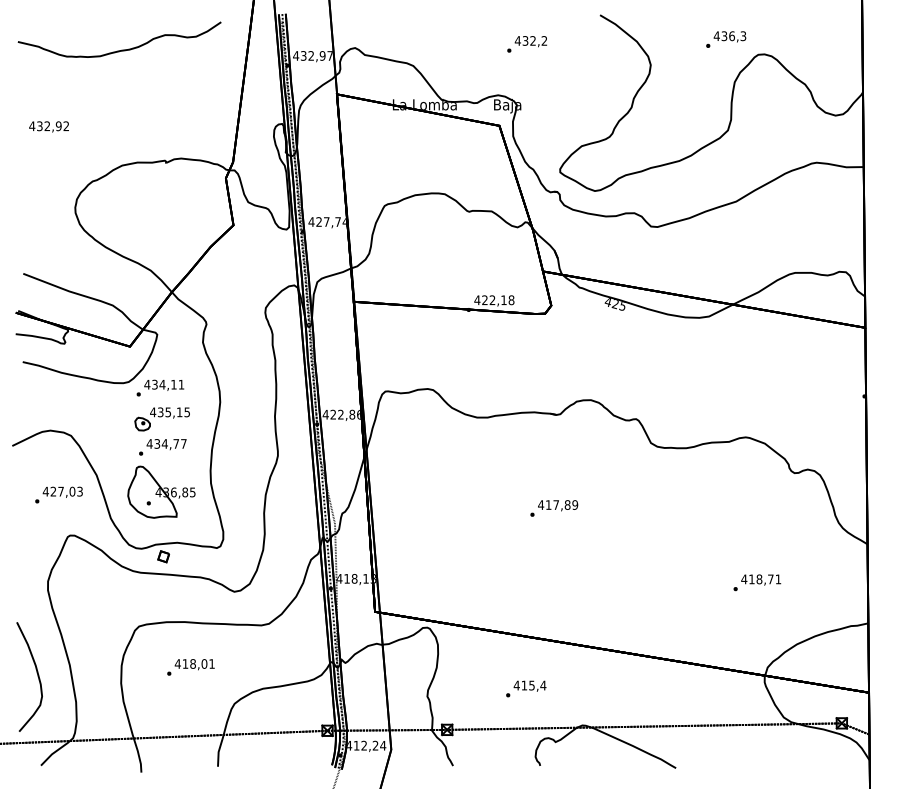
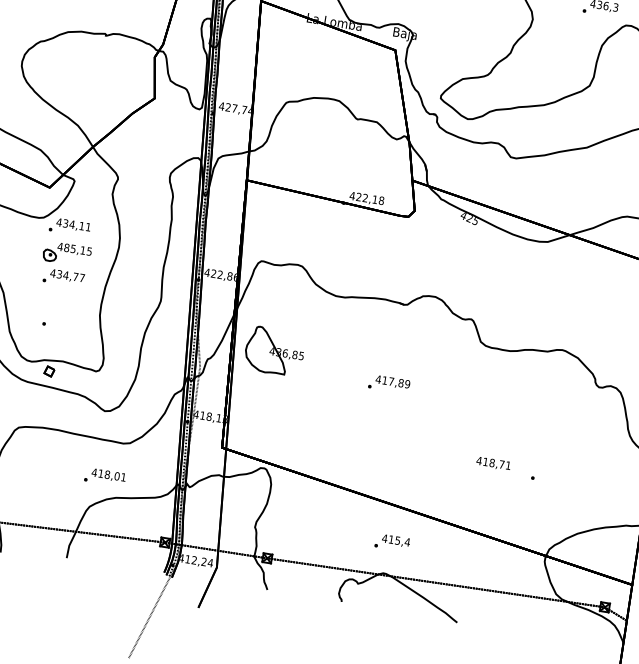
text: (160, 412) -> (66, 248), 435,15 -> 485,15
part: (161, 491) -> (274, 350), moved
text: (761, 579) -> (493, 463), moved
text: (190, 667) -> (104, 477), moved
text: (526, 688) -> (392, 542), moved

